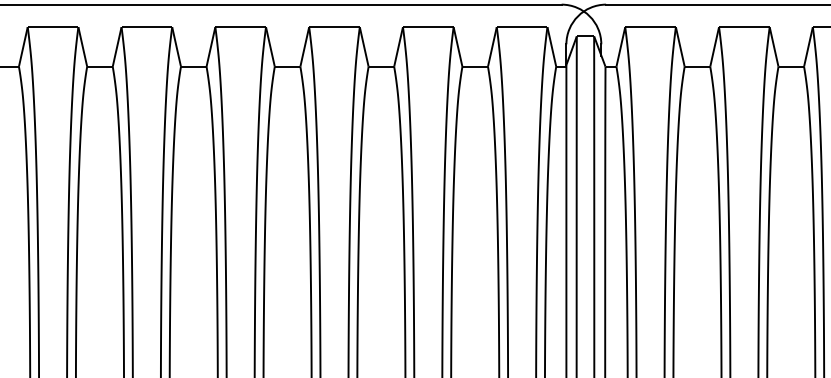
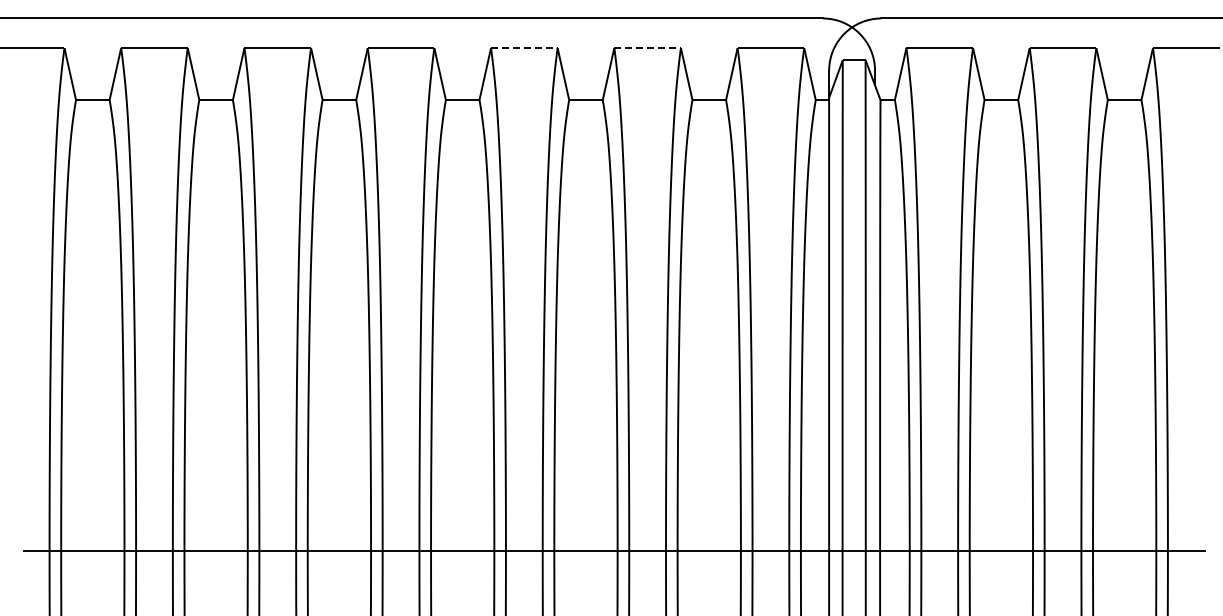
line: (334, 27) -> (524, 48), solid -> dashed
line: (428, 27) -> (647, 48), solid -> dashed

